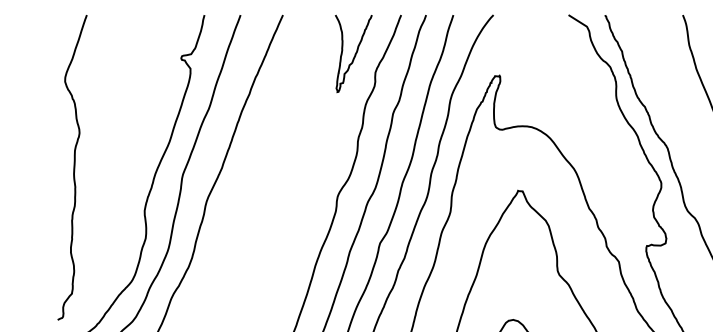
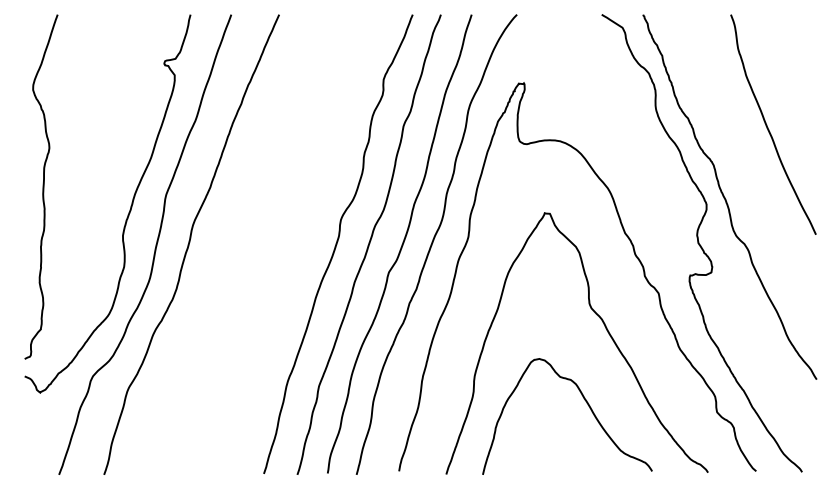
curve: (354, 53) -> (360, 58), removed

